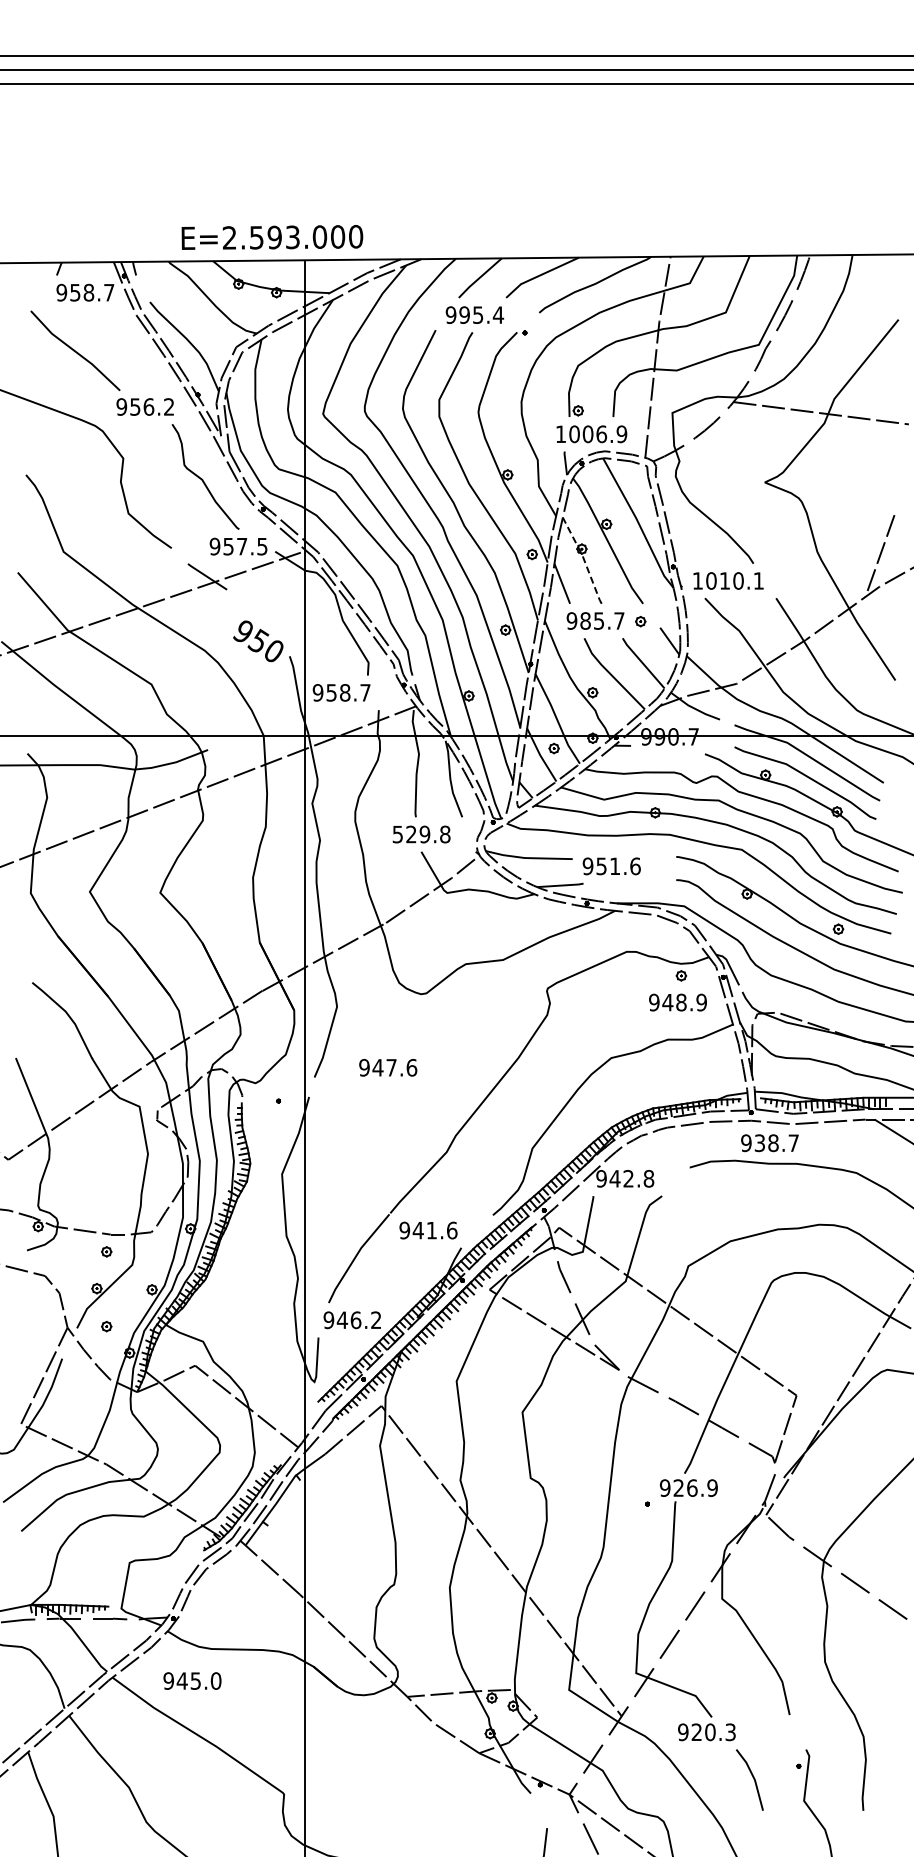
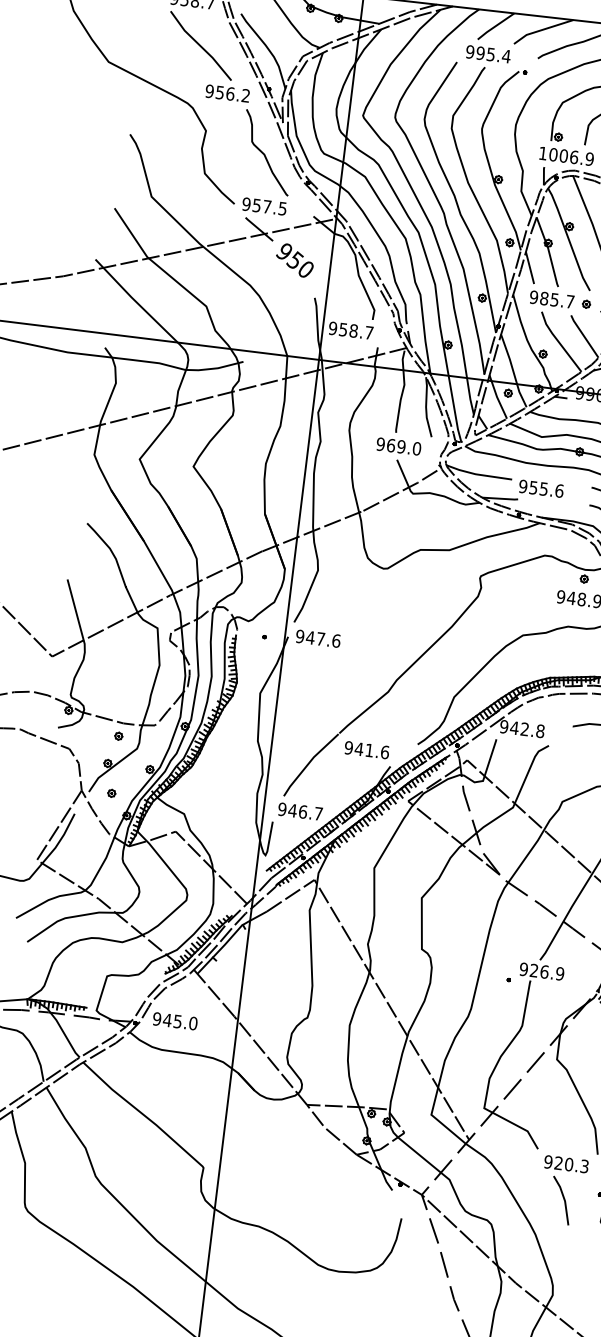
line: (75, 350) -> (201, 45), moved
text: (238, 546) -> (264, 206), moved
line: (584, 560) -> (549, 252), dashed -> solid
text: (258, 641) -> (295, 260), moved
text: (421, 834) -> (398, 446), 529.8 -> 969.0
text: (615, 866) -> (544, 489), 951.6 -> 955.6
text: (388, 1067) -> (318, 638), moved
text: (376, 1319) -> (318, 813), 946.2 -> 946.7
text: (192, 1680) -> (175, 1020), moved
text: (706, 1732) -> (566, 1164), moved

